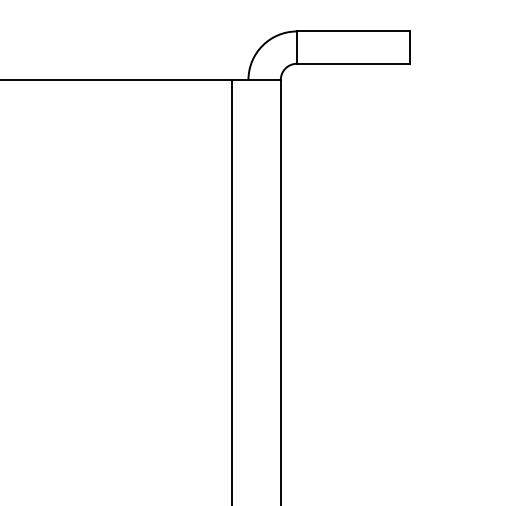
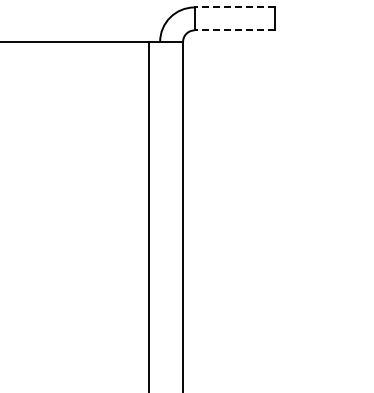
line: (353, 31) -> (234, 7), solid -> dashed
line: (353, 63) -> (234, 30), solid -> dashed

